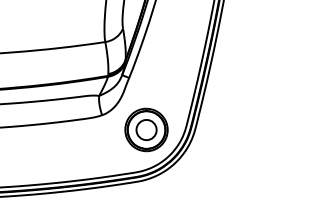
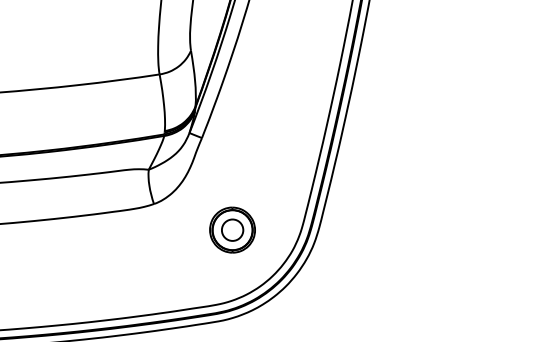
part: (146, 129) -> (232, 229), size x0.6

